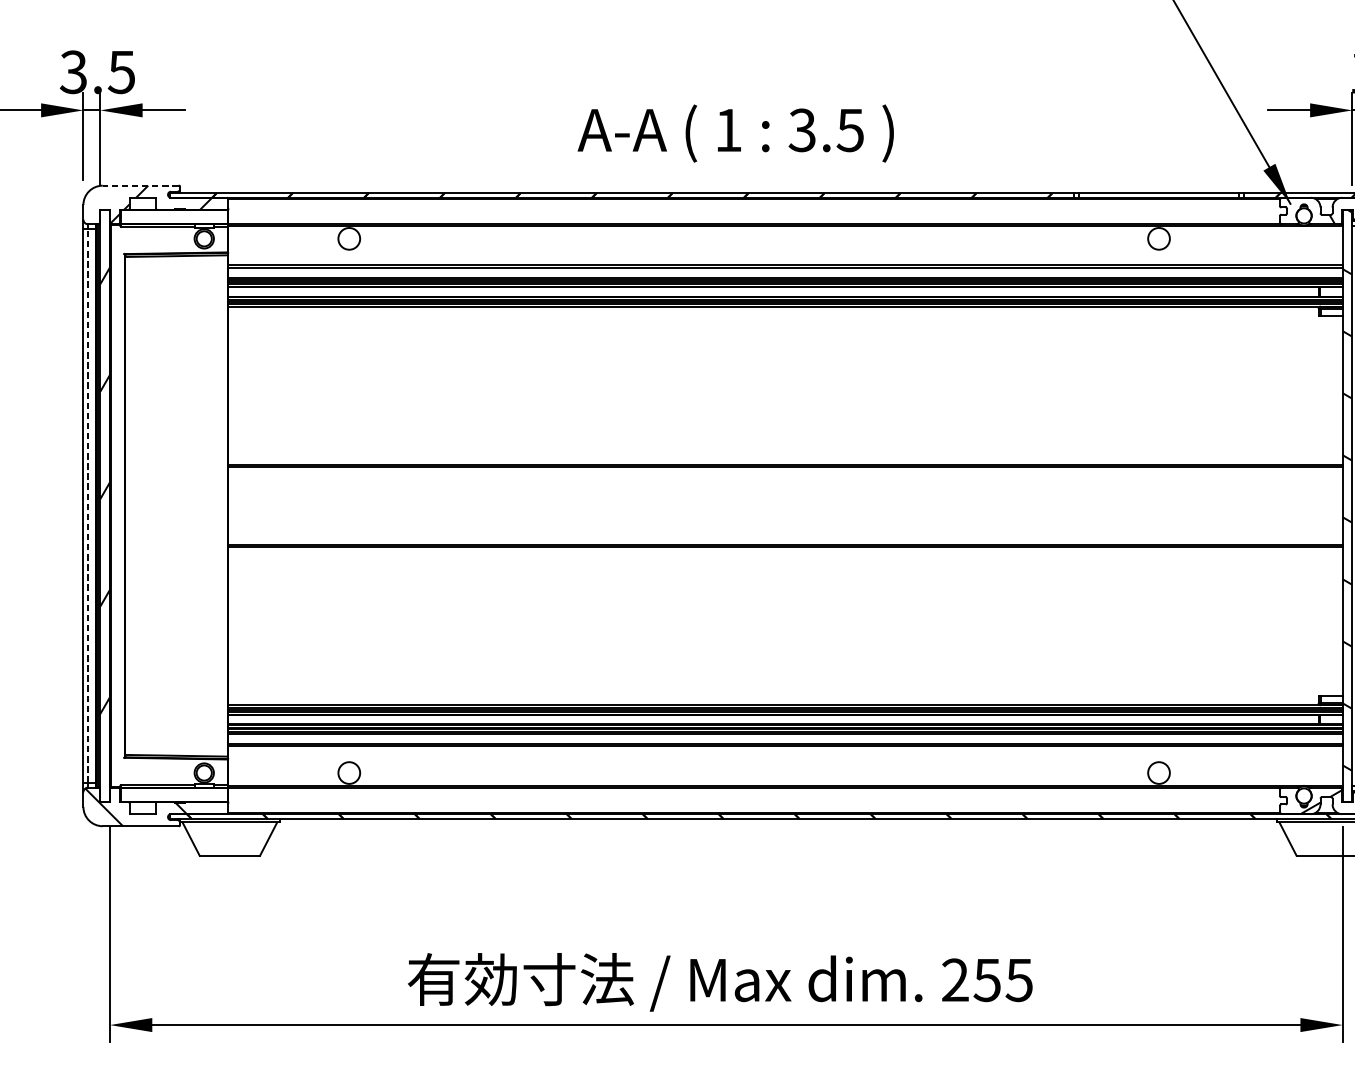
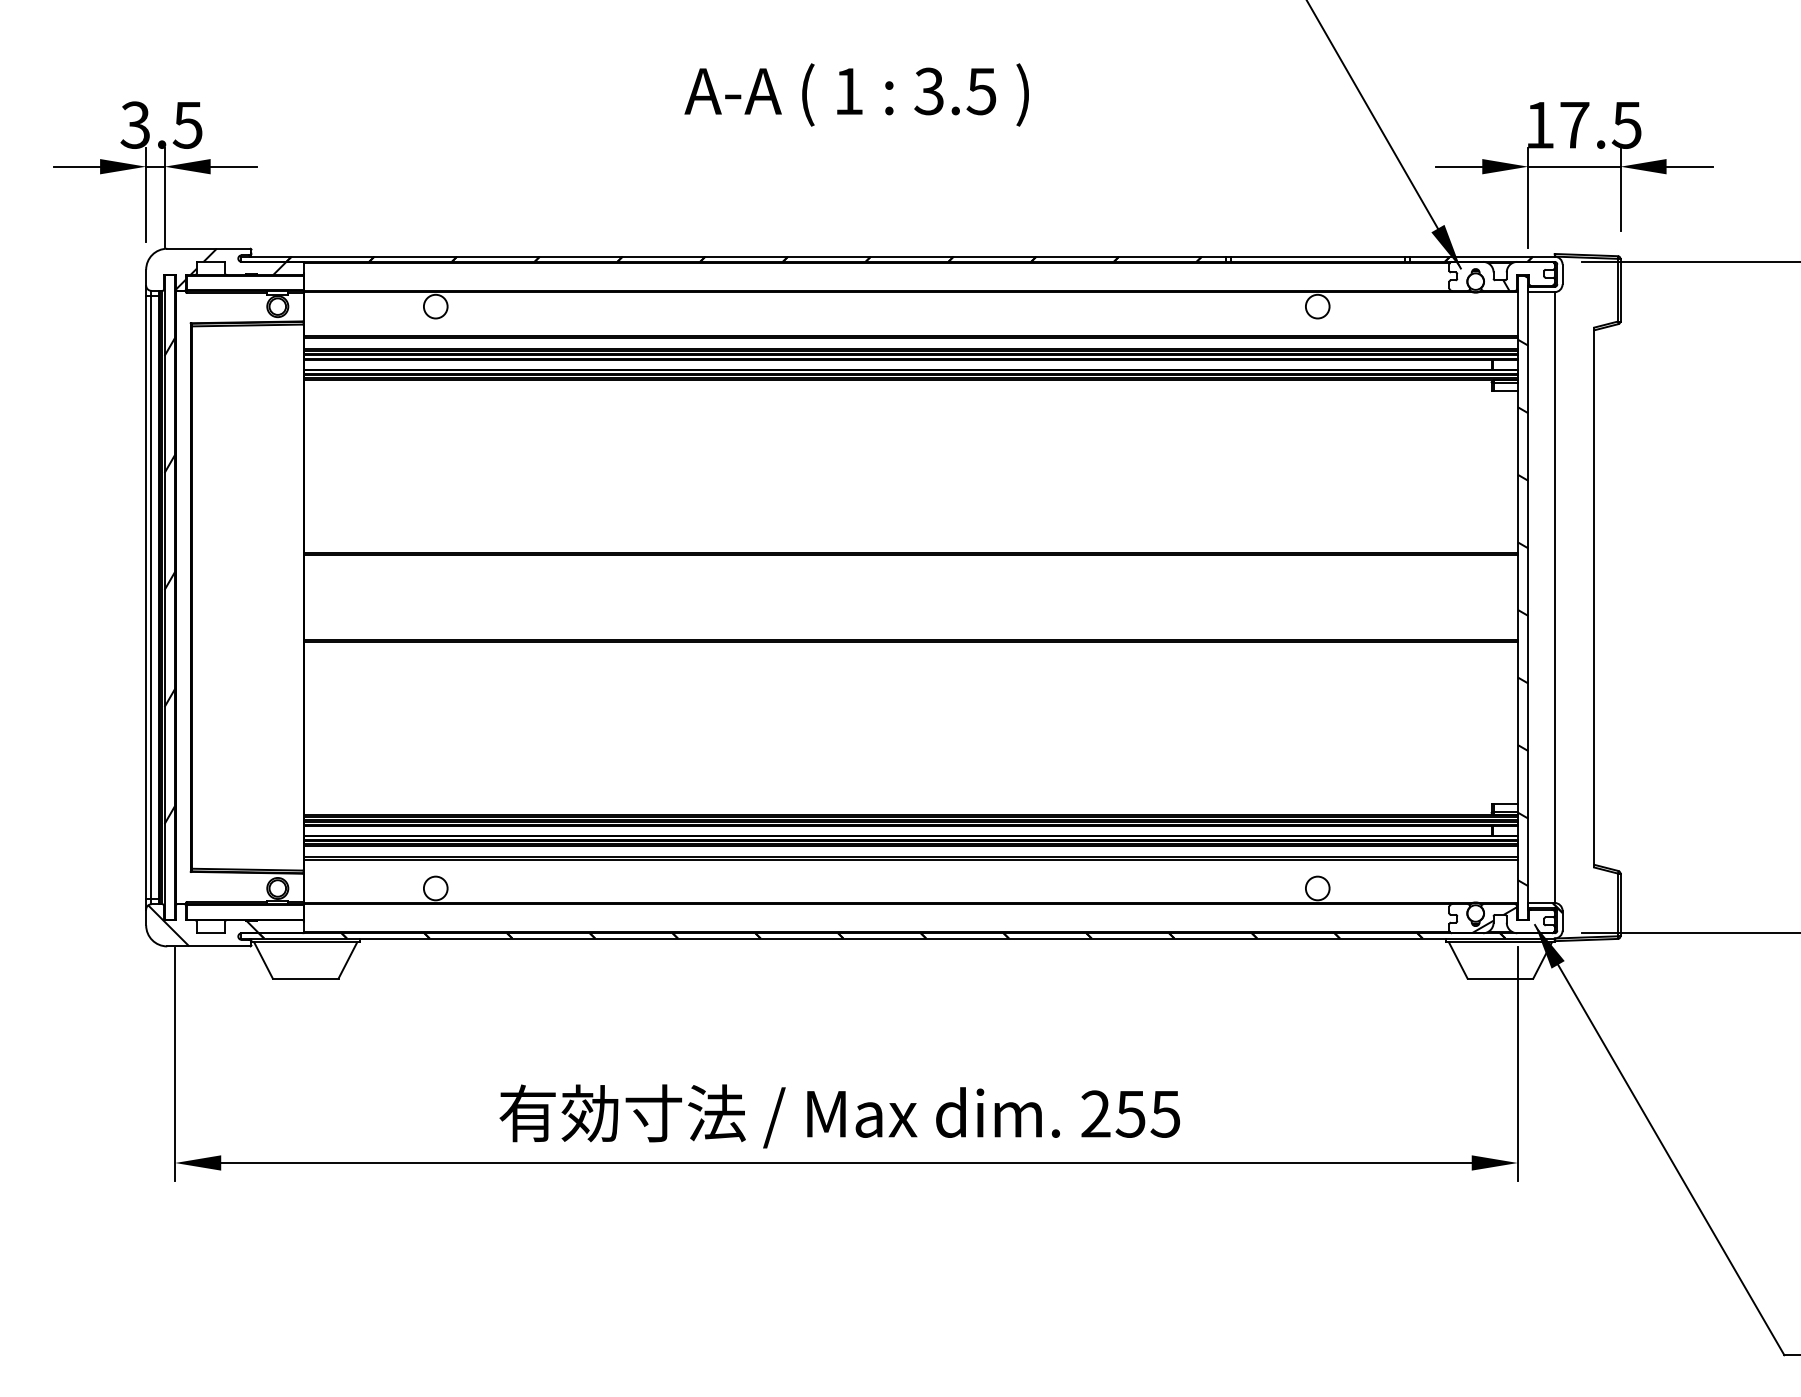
text: (735, 133) -> (856, 94), moved
line: (140, 185) -> (208, 248), dashed -> solid
line: (88, 505) -> (151, 597), dashed -> solid

